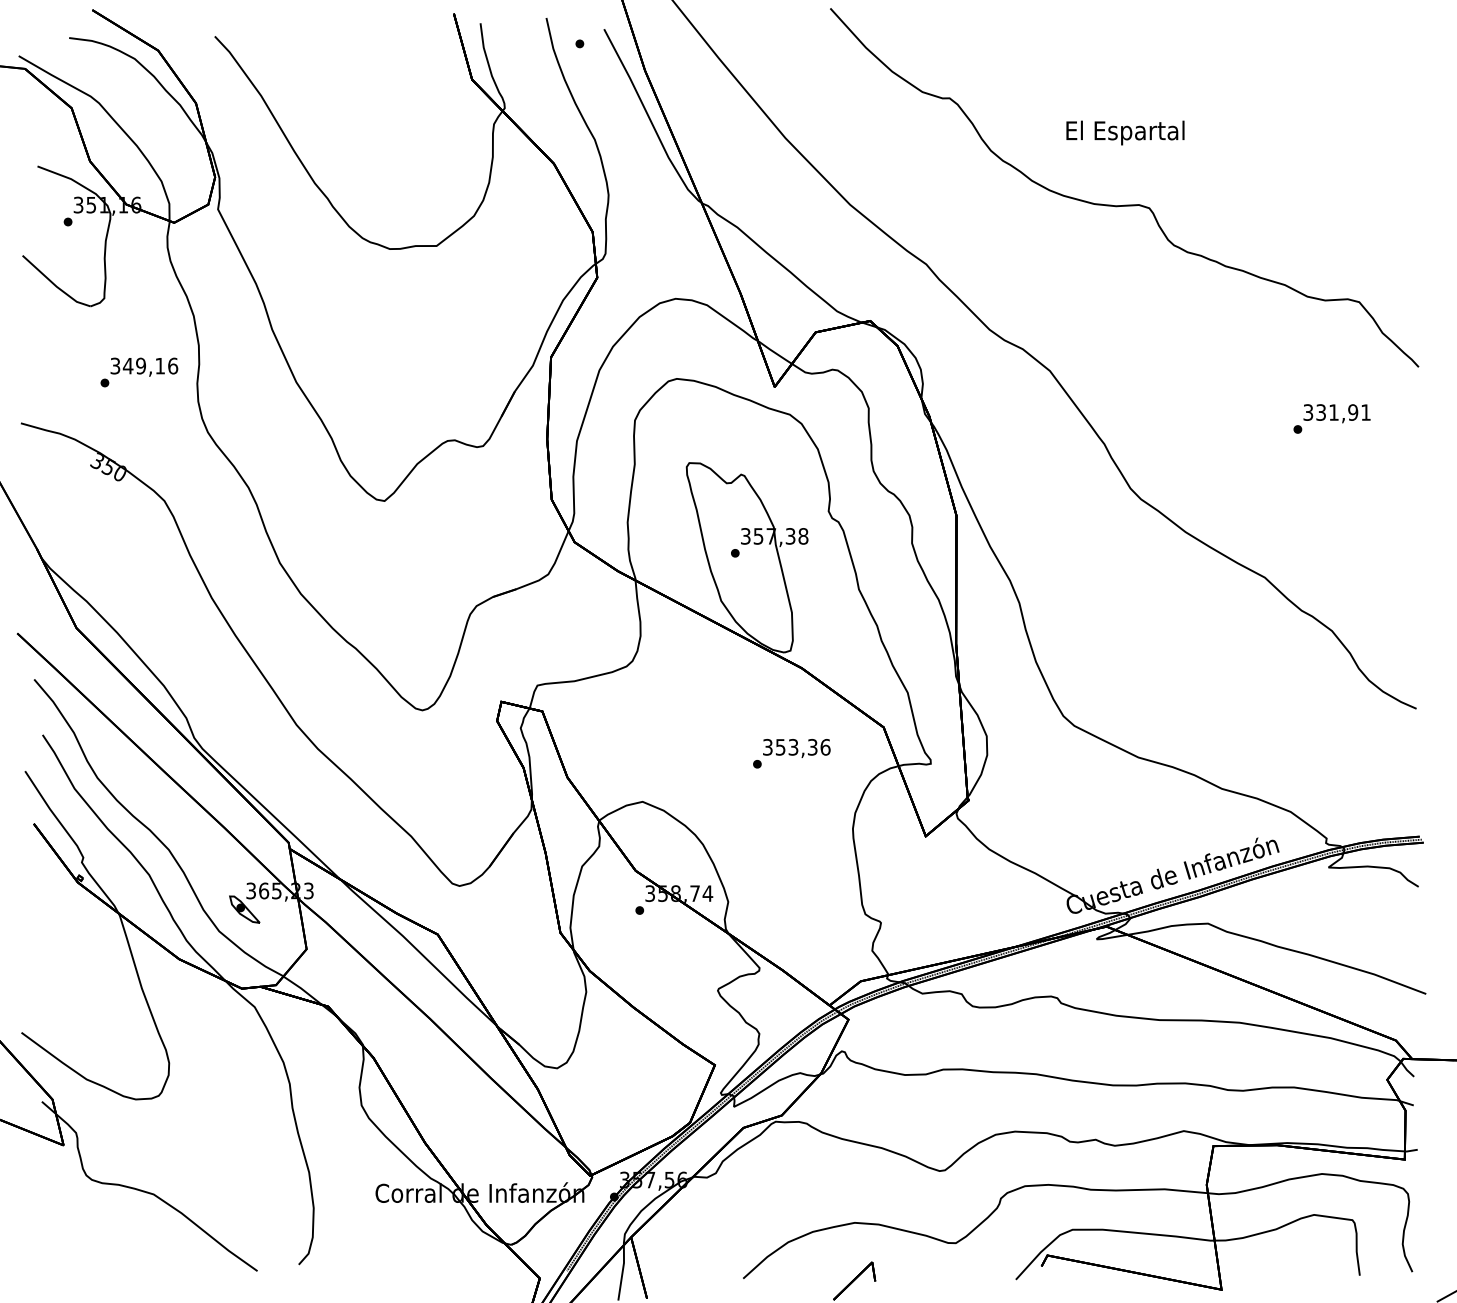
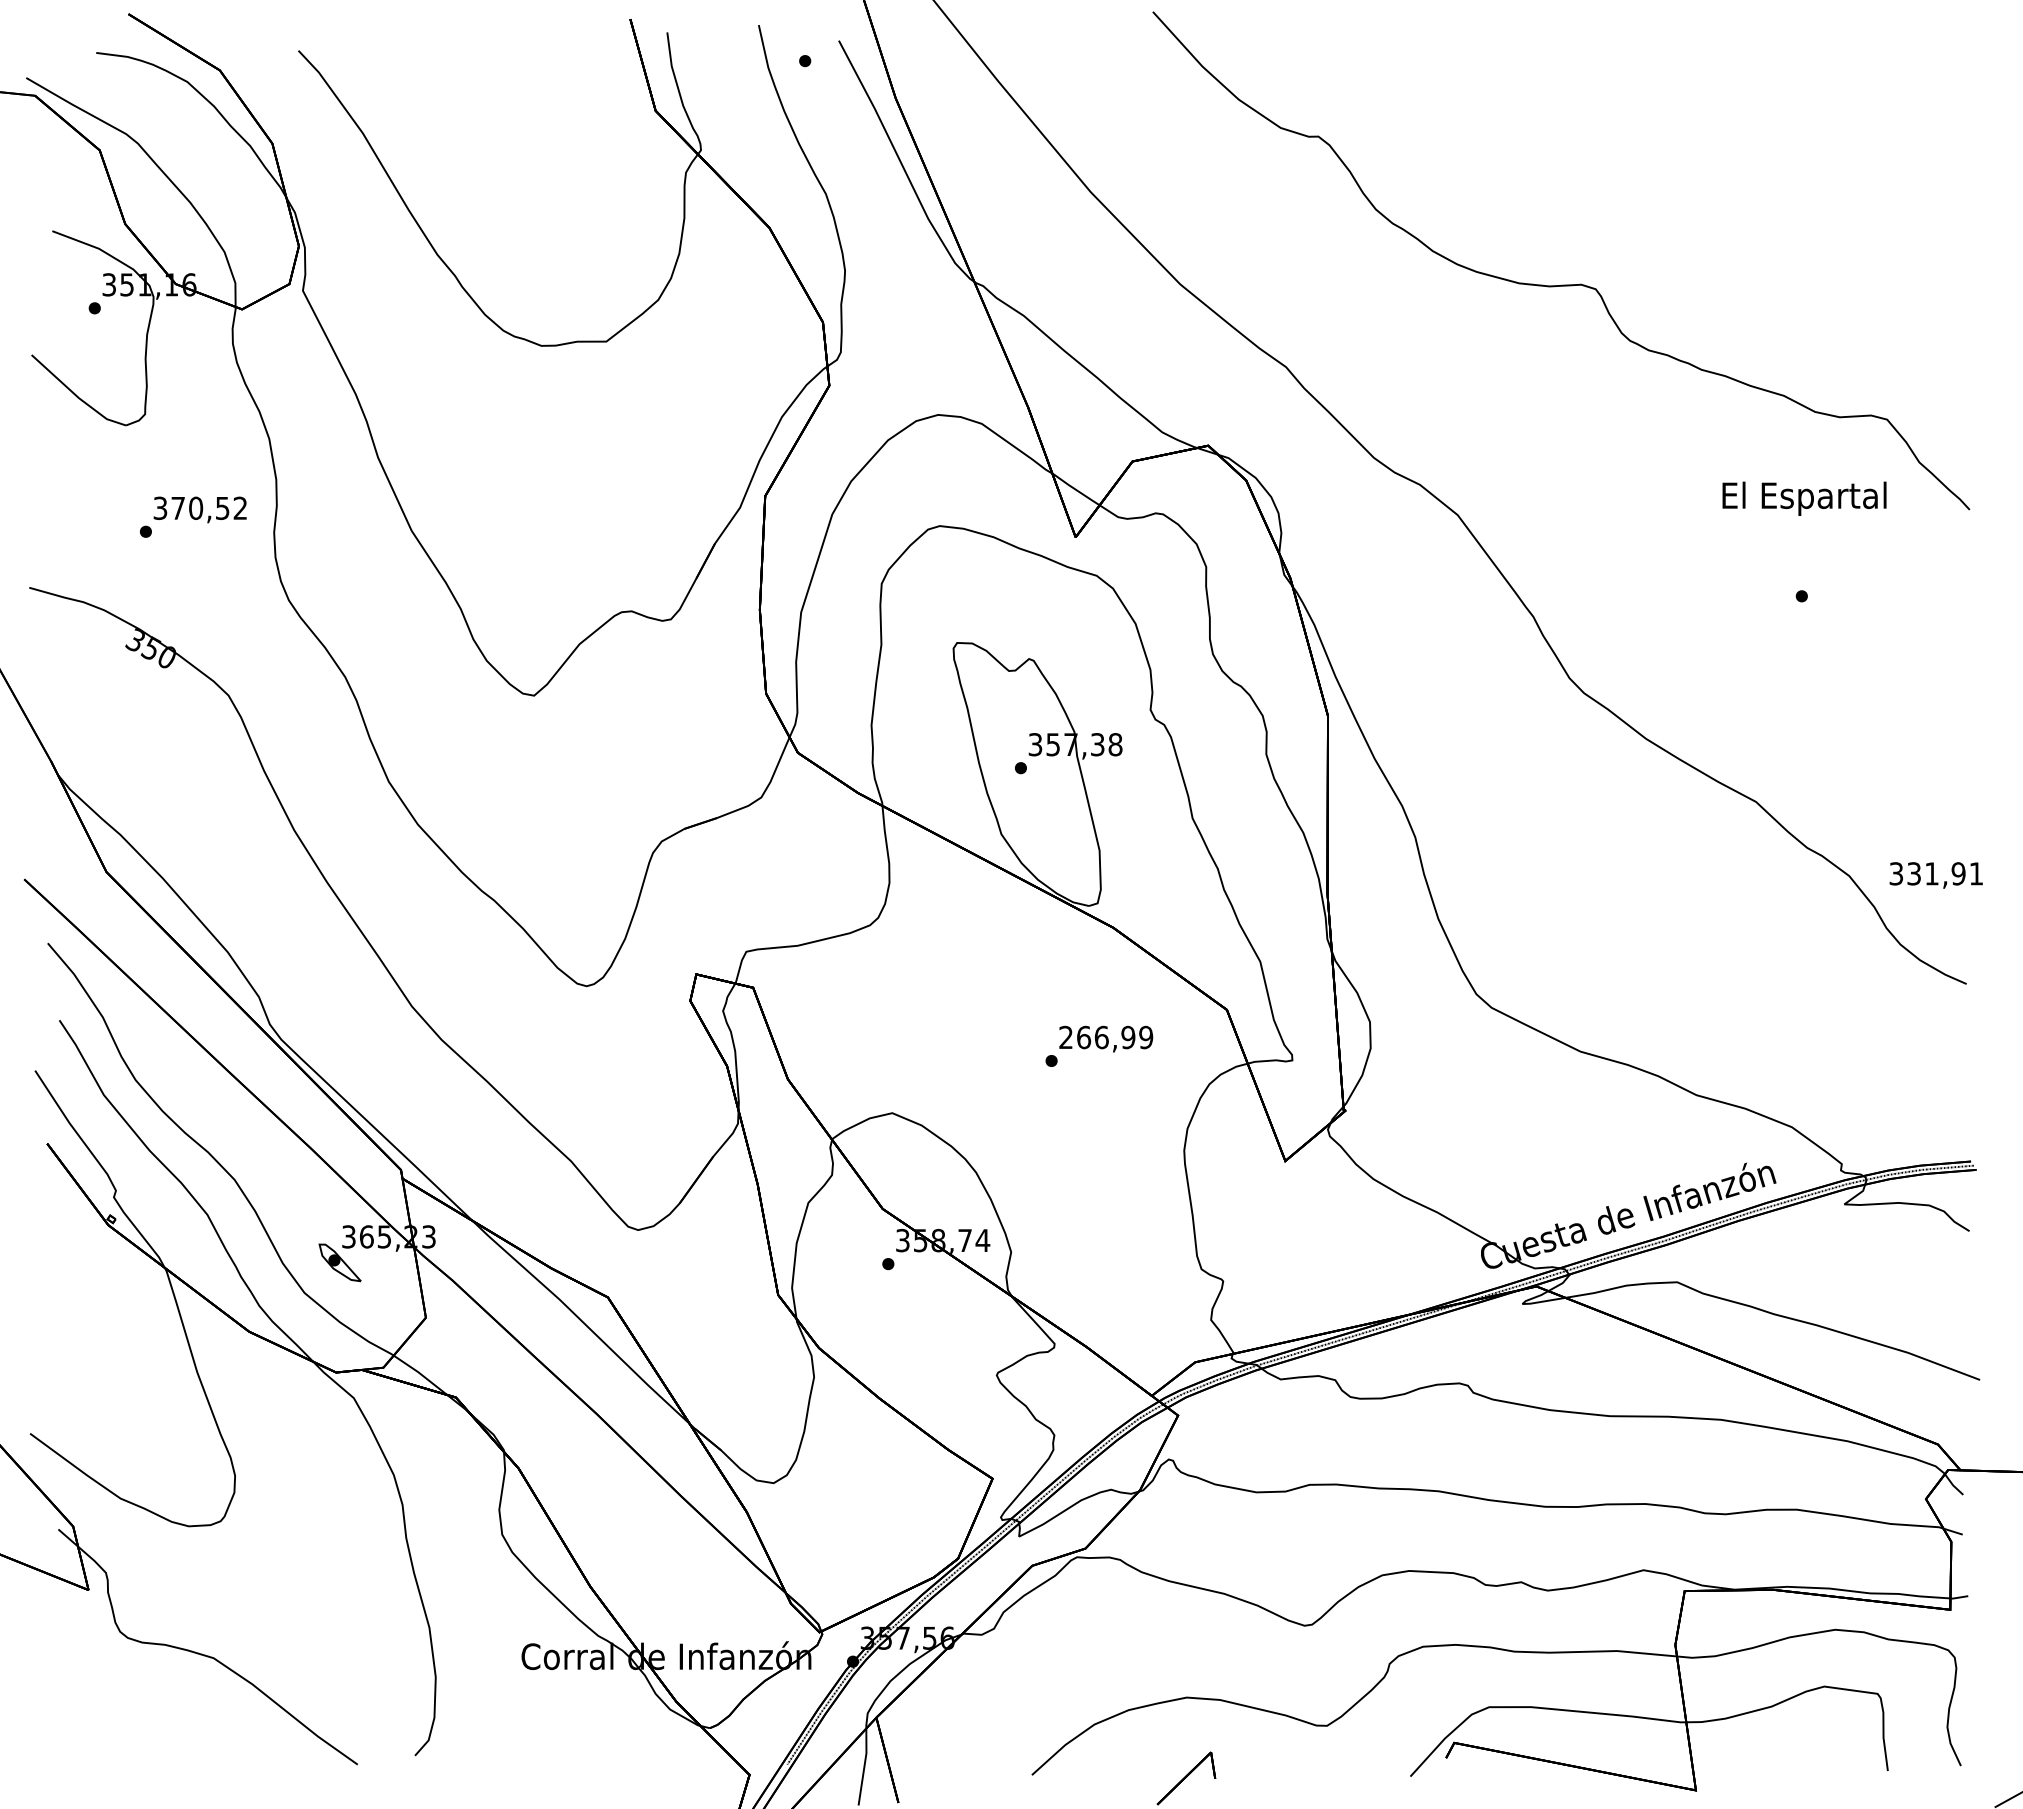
text: (1125, 132) -> (1804, 498), moved
text: (150, 366) -> (208, 508), 349,16 -> 370,52
text: (1336, 413) -> (1935, 875), moved
text: (796, 747) -> (1106, 1037), 353,36 -> 266,99

